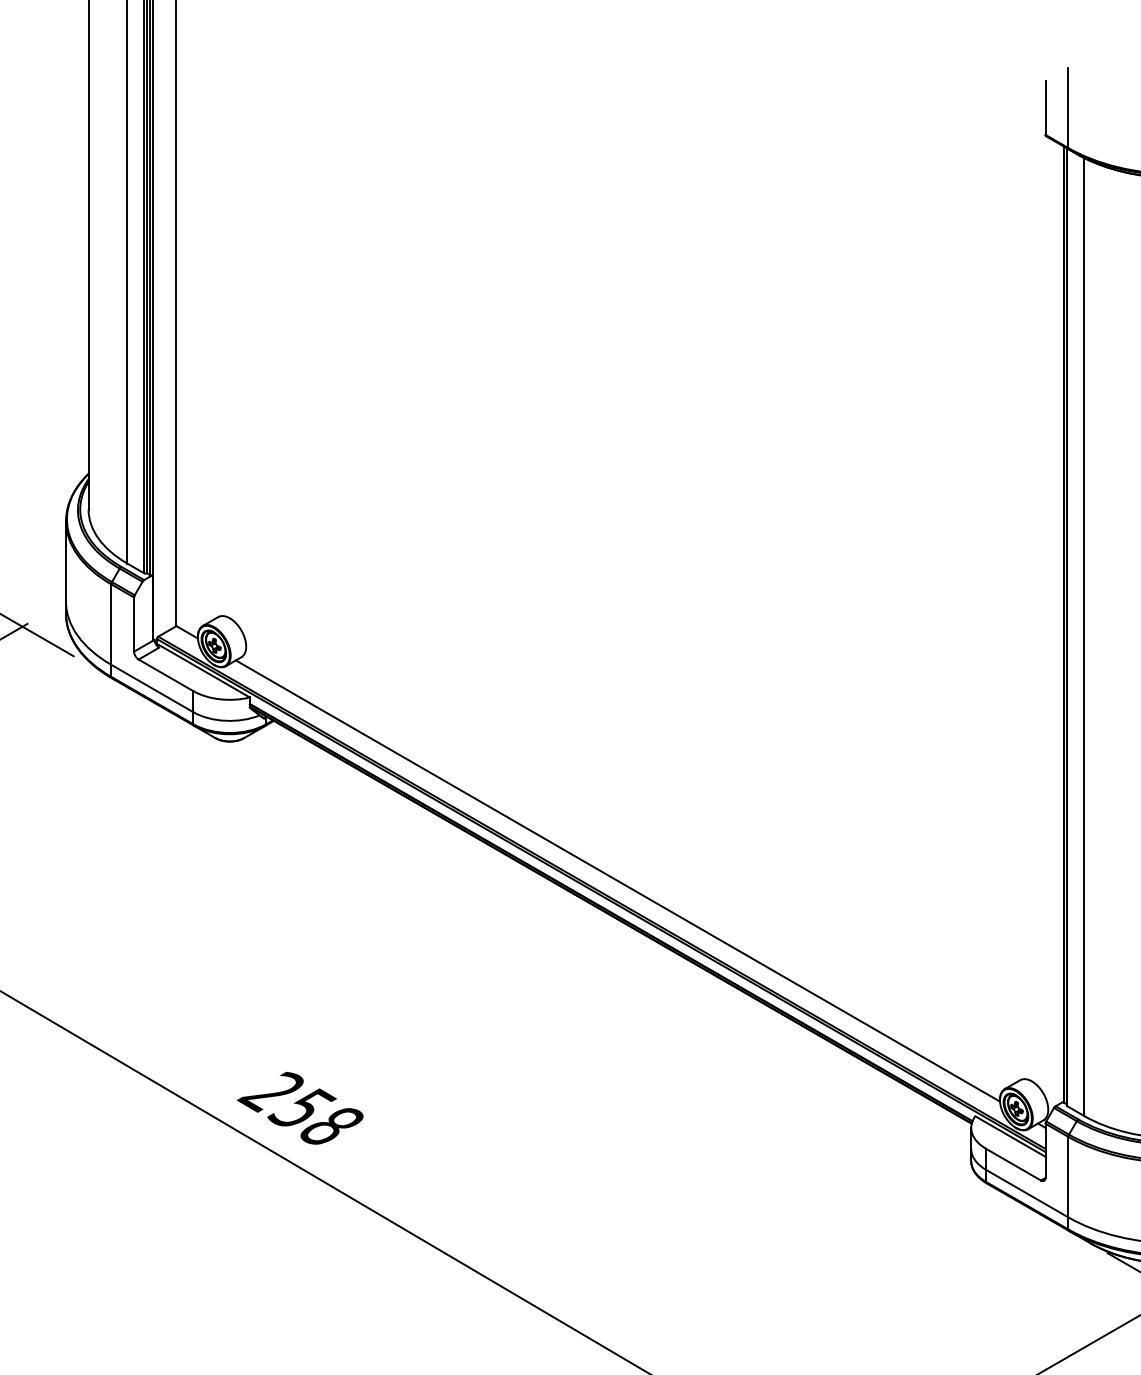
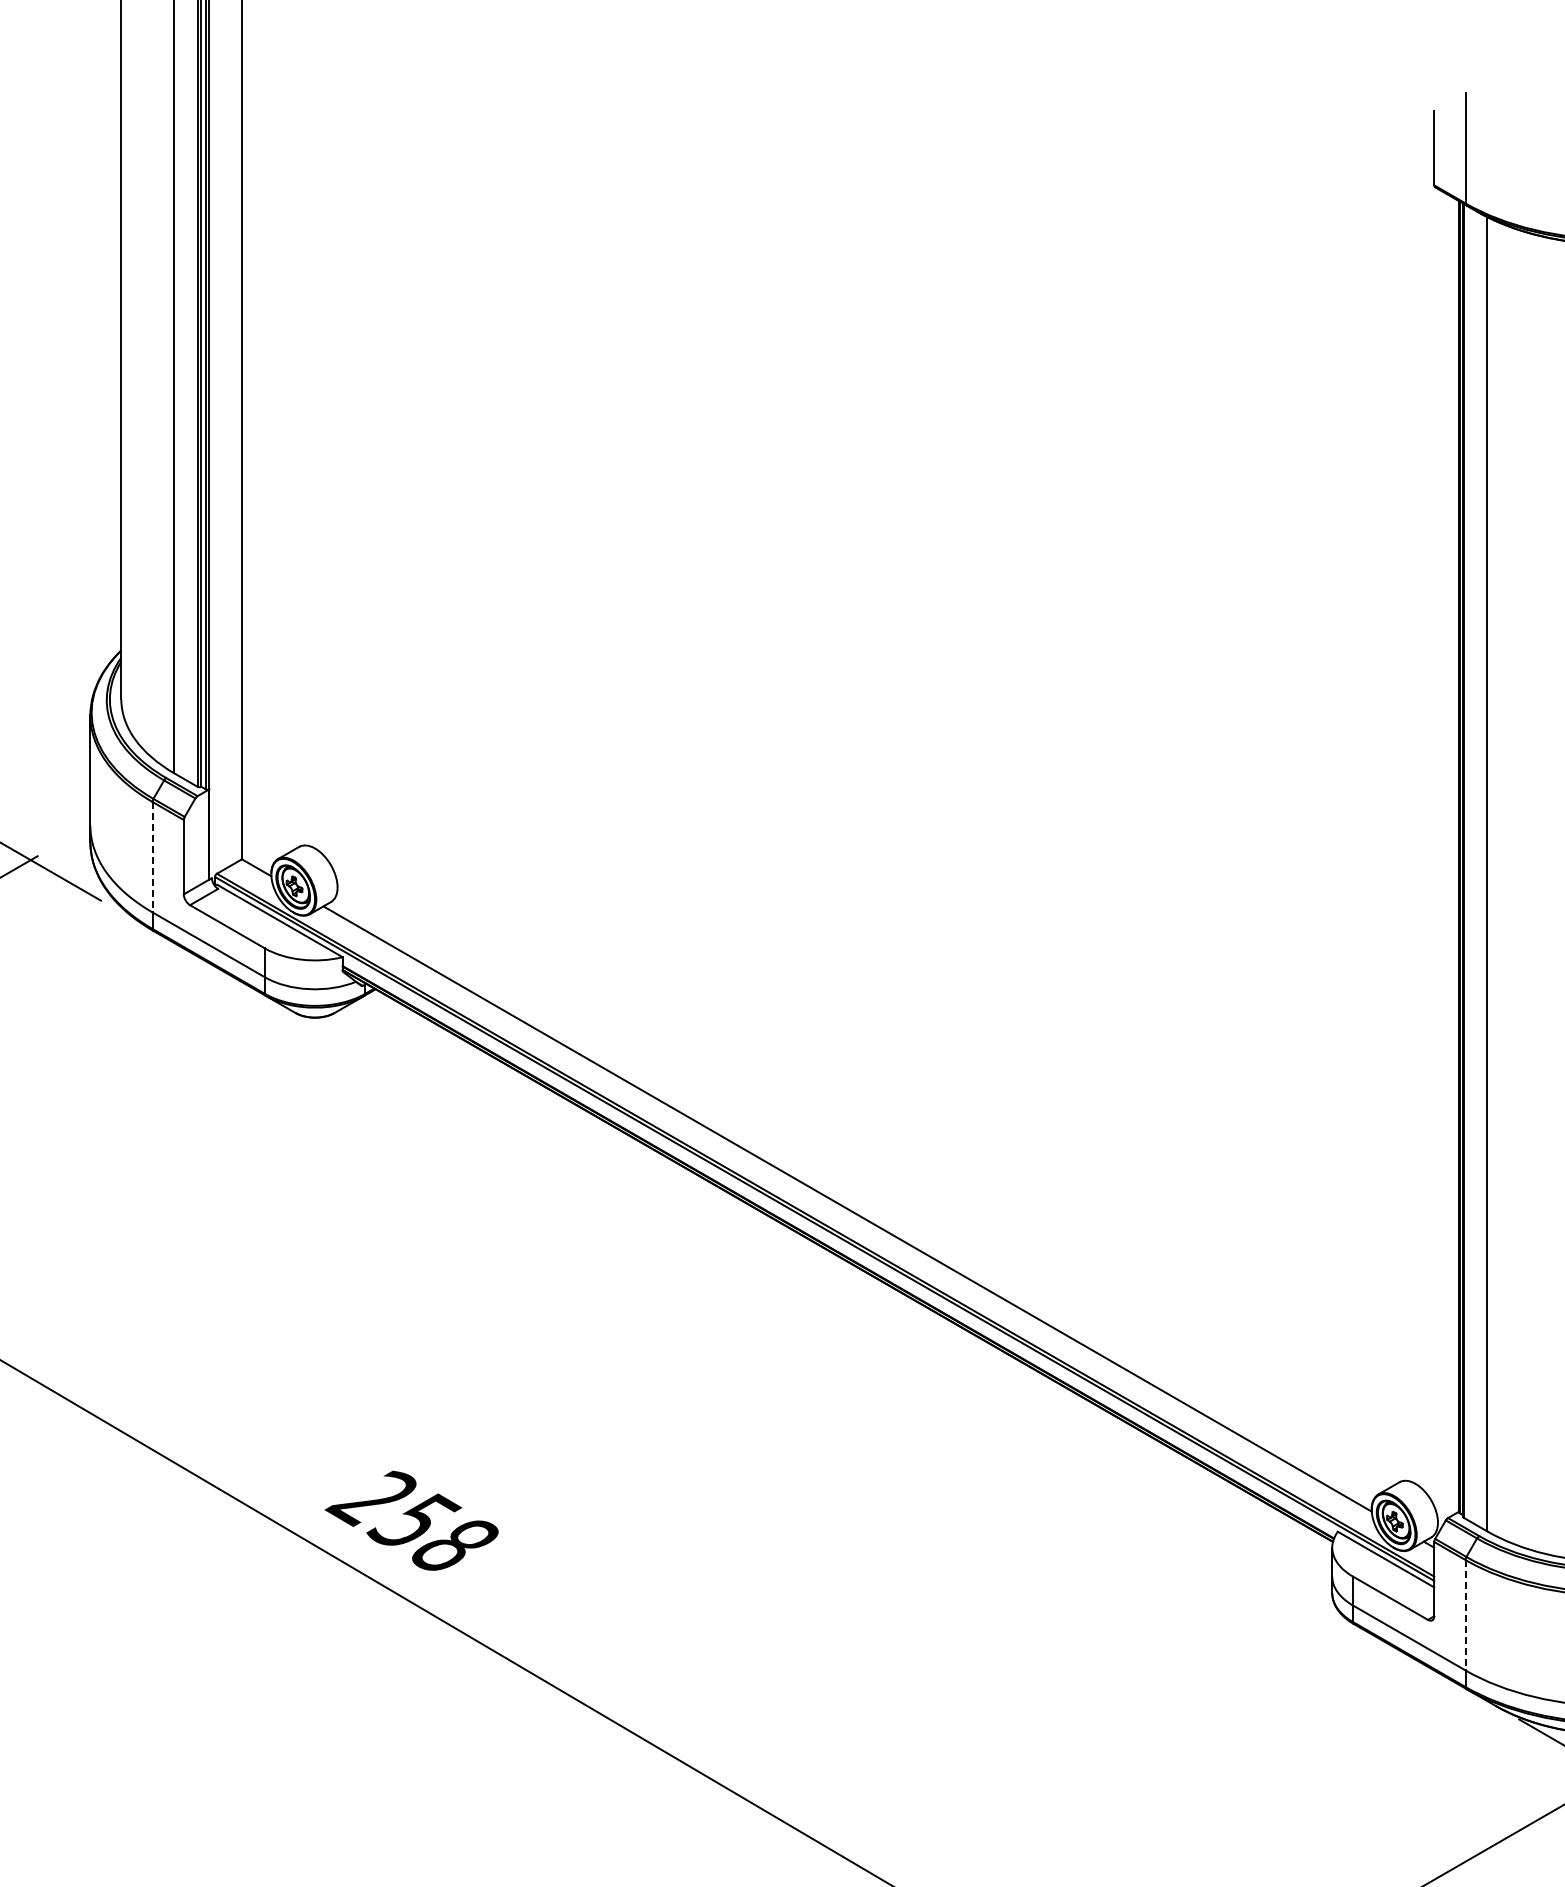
line: (111, 624) -> (152, 857), solid -> dashed
line: (1068, 1177) -> (1465, 1615), solid -> dashed

